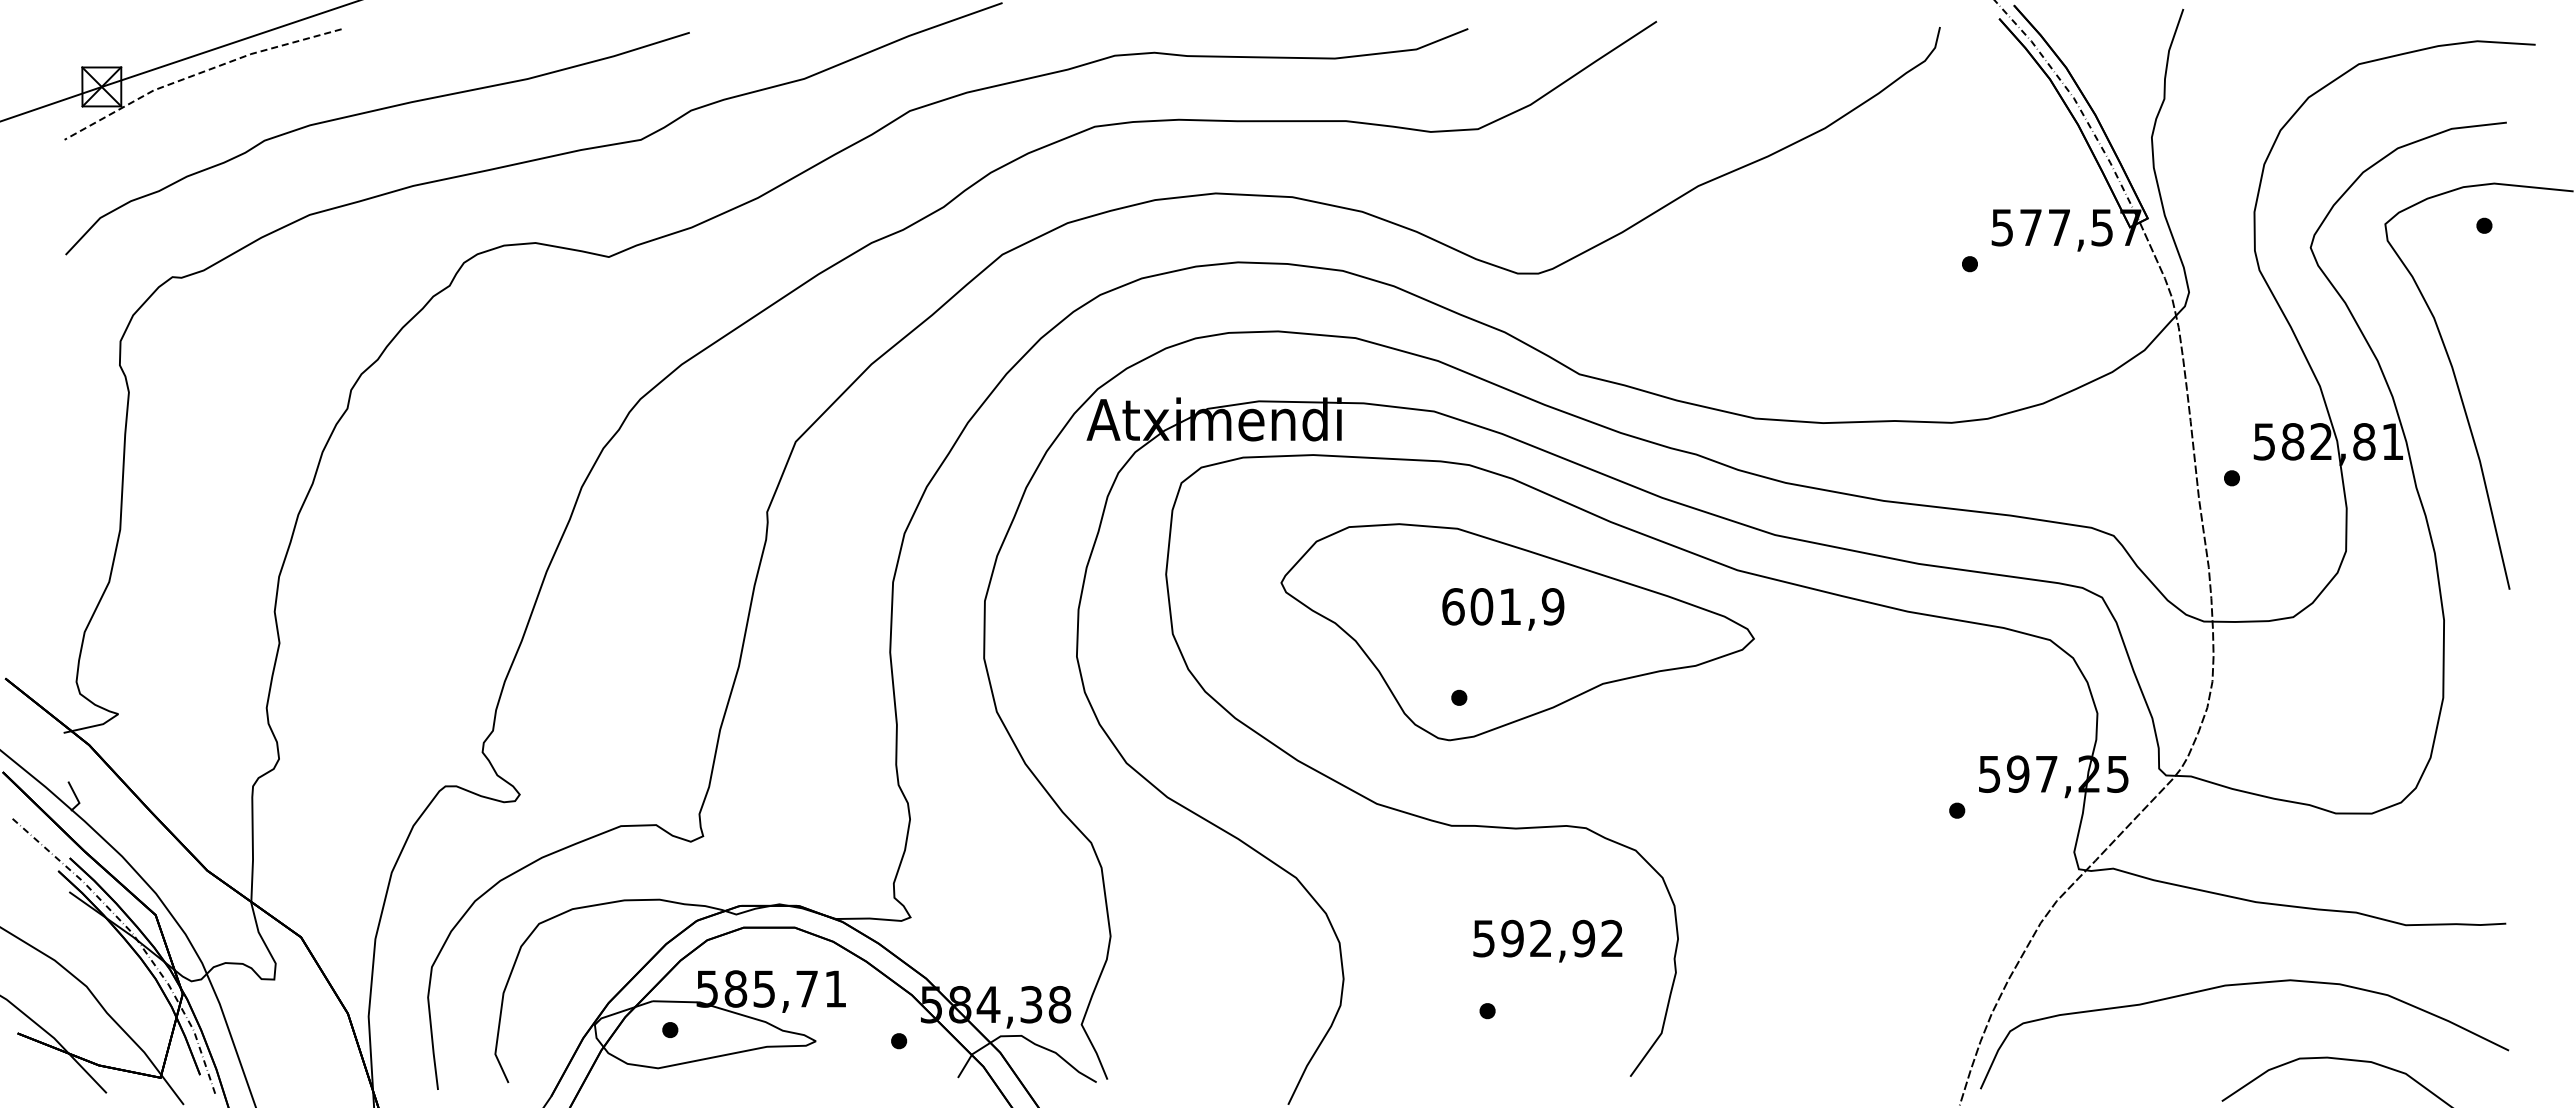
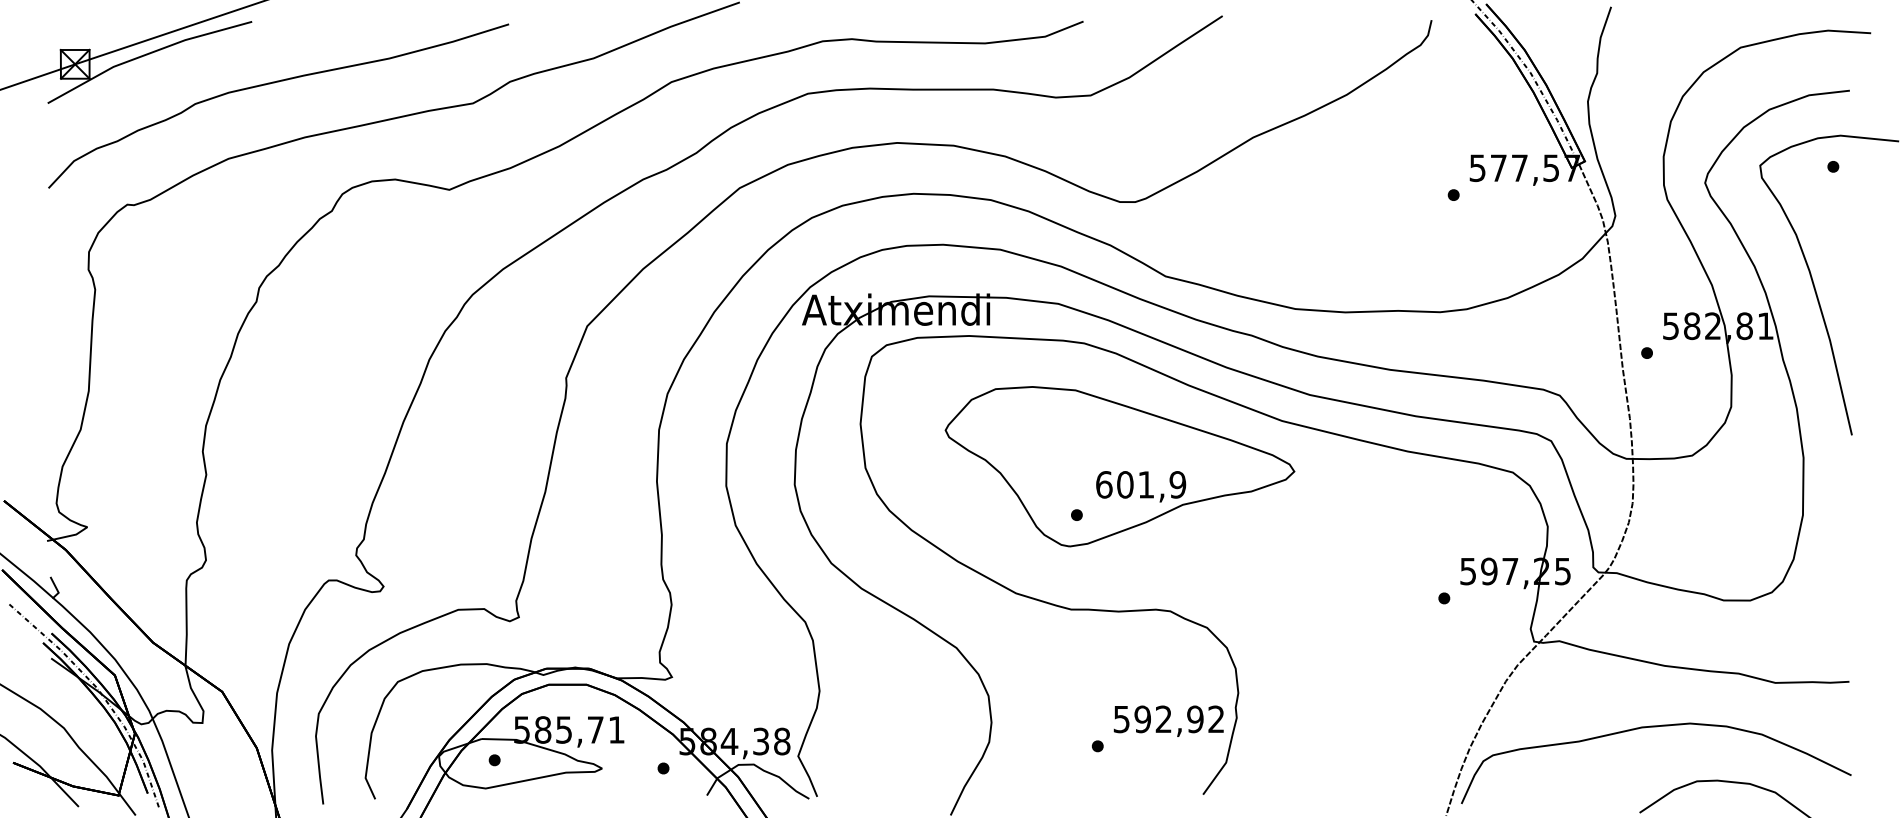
line: (198, 73) -> (146, 54), dashed -> solid
text: (1503, 609) -> (1141, 486), moved
text: (1547, 940) -> (1168, 720), moved

